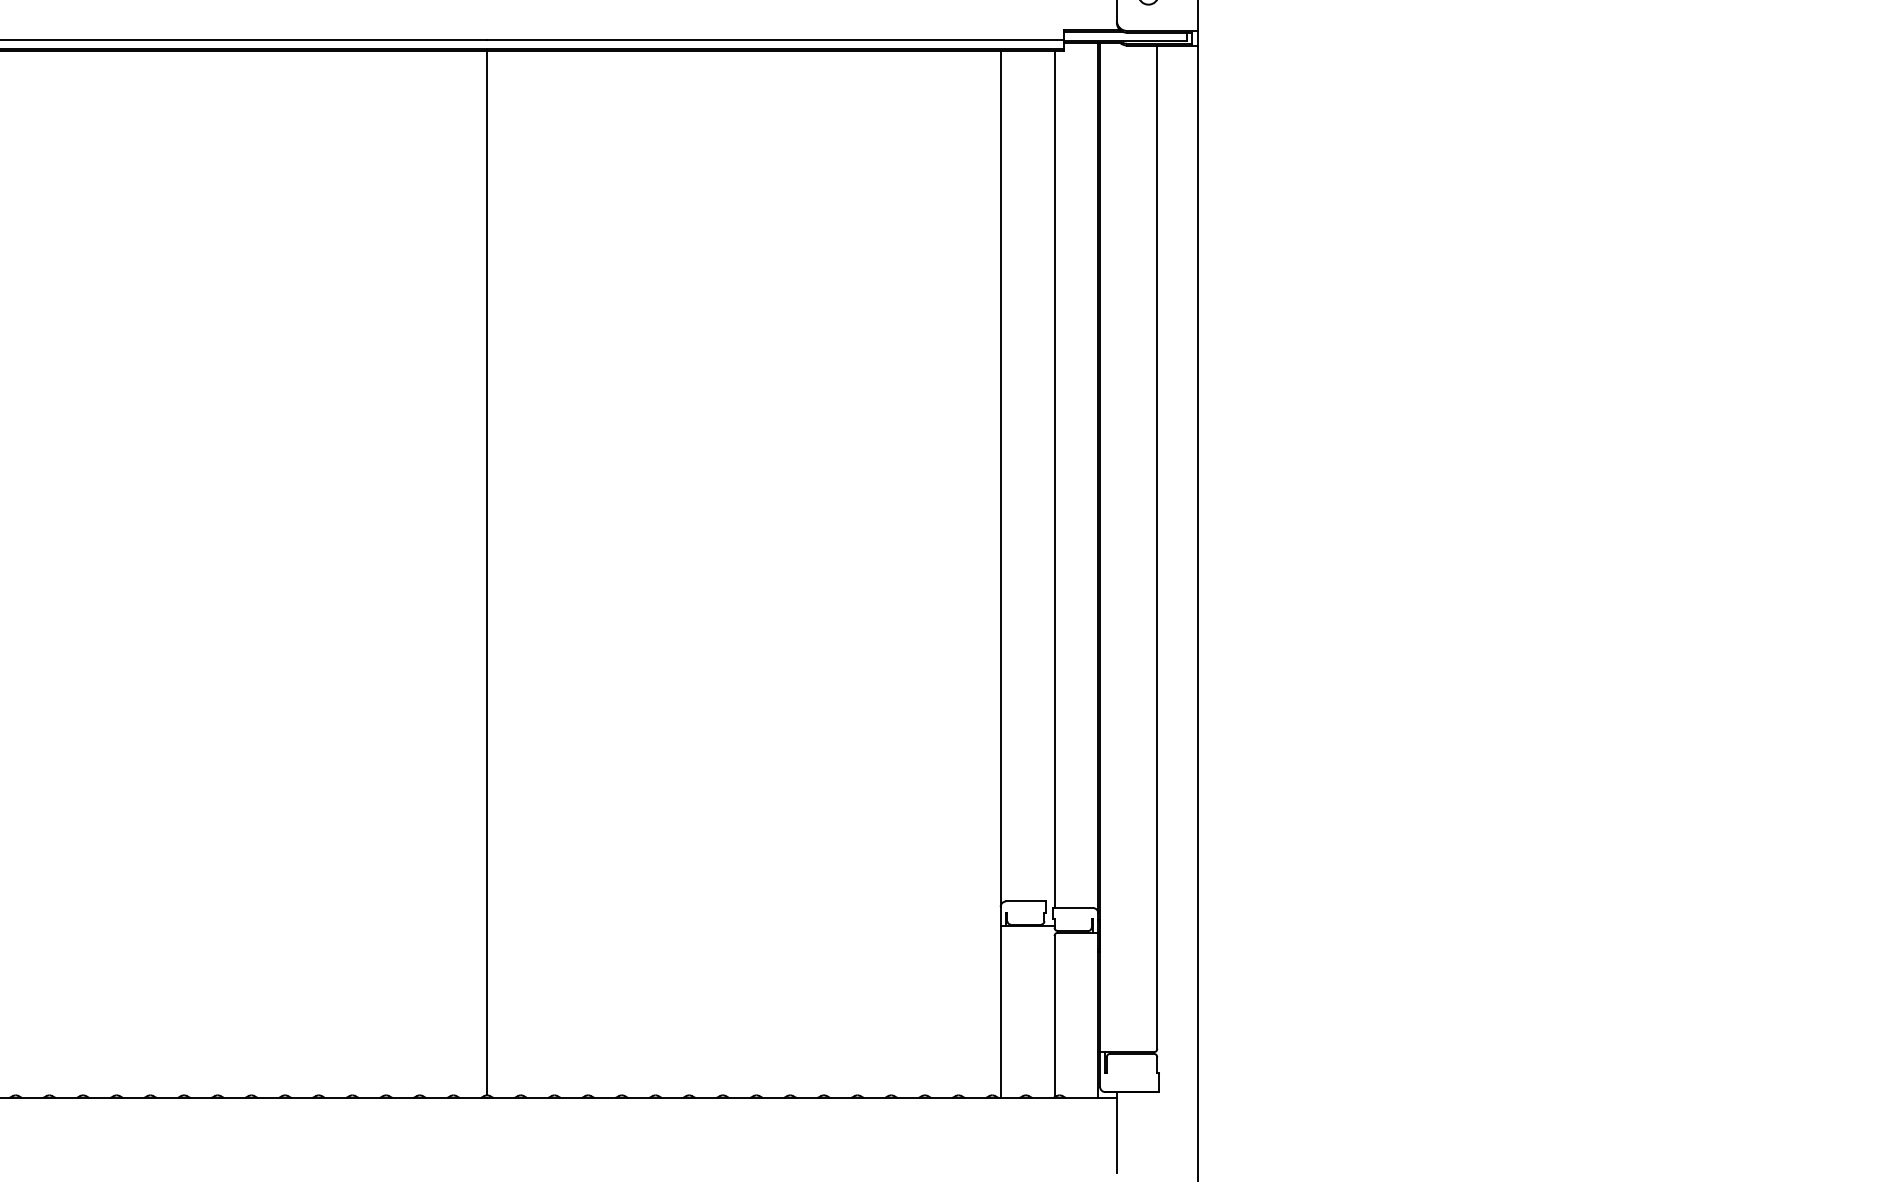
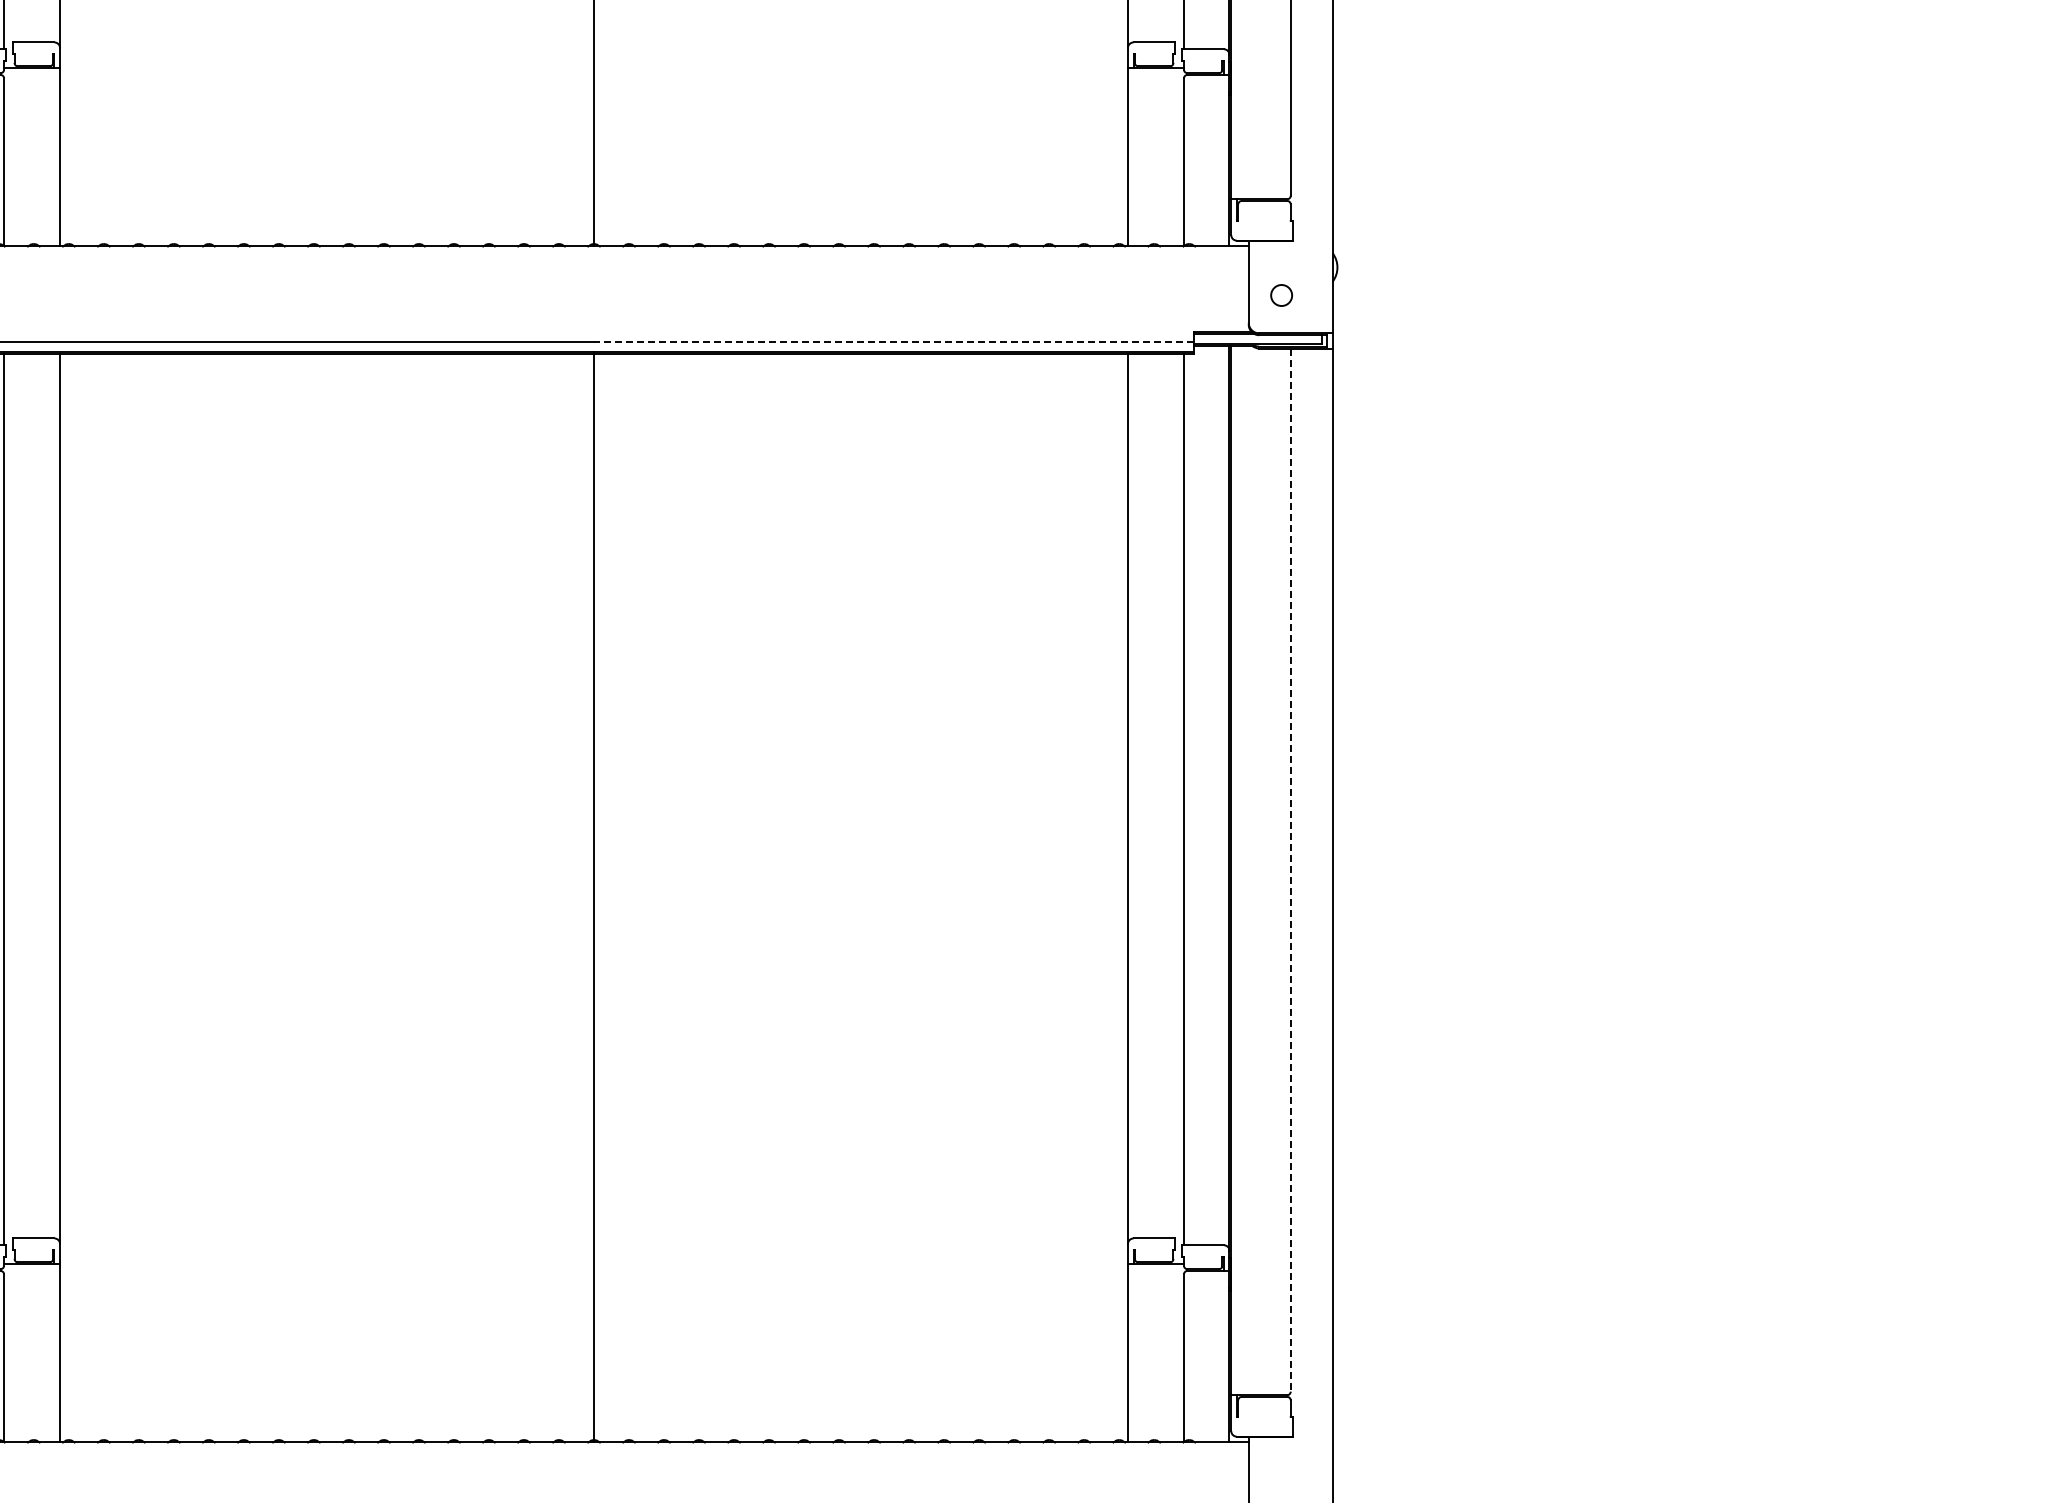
line: (775, 39) -> (893, 342), solid -> dashed
line: (1157, 547) -> (1290, 870), solid -> dashed

